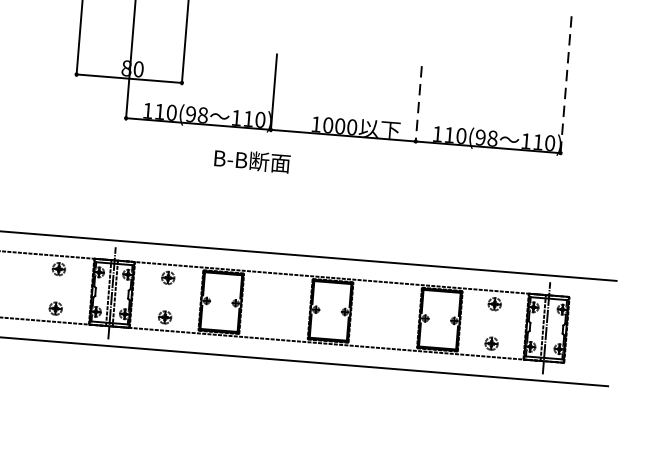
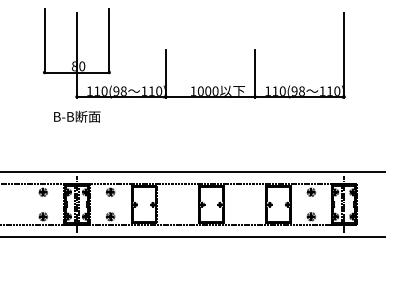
line: (566, 85) -> (344, 55), dashed -> solid
line: (419, 105) -> (255, 74), dashed -> solid
text: (252, 160) -> (77, 116), moved

